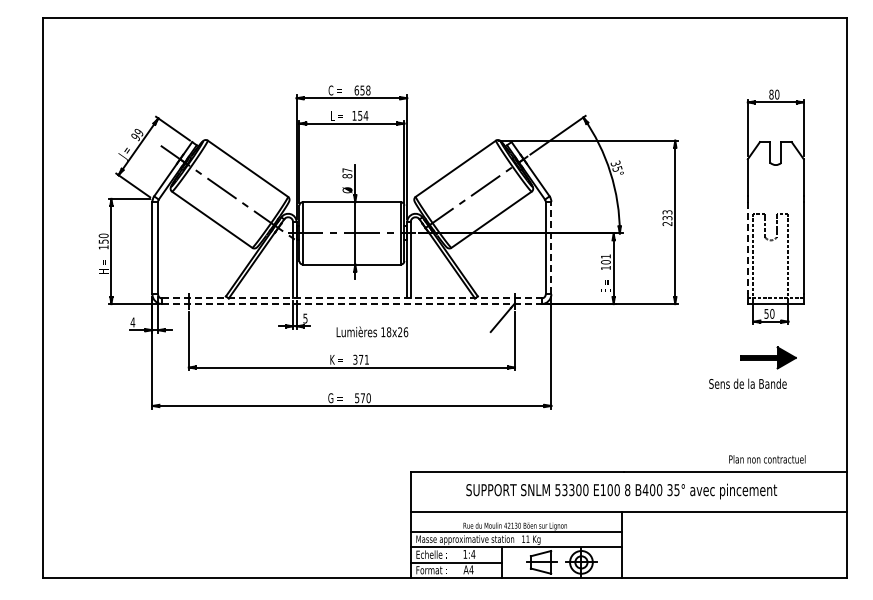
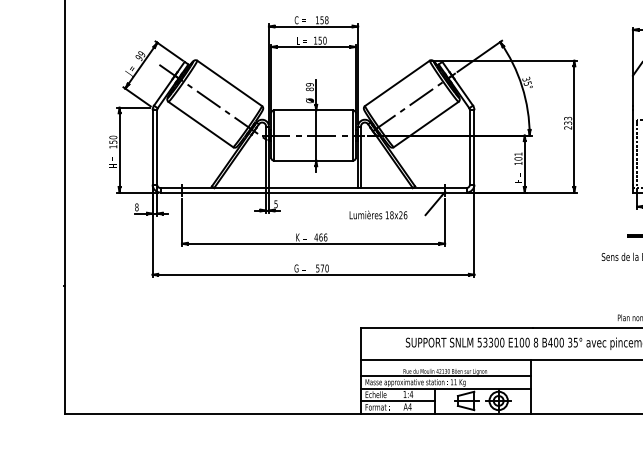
text: (356, 90) -> (317, 20), 658 -> 158
text: (365, 115) -> (324, 40), 154 -> 150
text: (347, 170) -> (309, 84), 87 -> 89
line: (551, 247) -> (474, 146), dashed -> solid
line: (747, 248) -> (632, 147), dashed -> solid
line: (351, 298) -> (313, 188), dashed -> solid
line: (351, 304) -> (313, 192), dashed -> solid
text: (132, 322) -> (136, 207), 4 -> 8
text: (372, 331) -> (378, 214), moved
text: (361, 359) -> (321, 237), 371 -> 466

